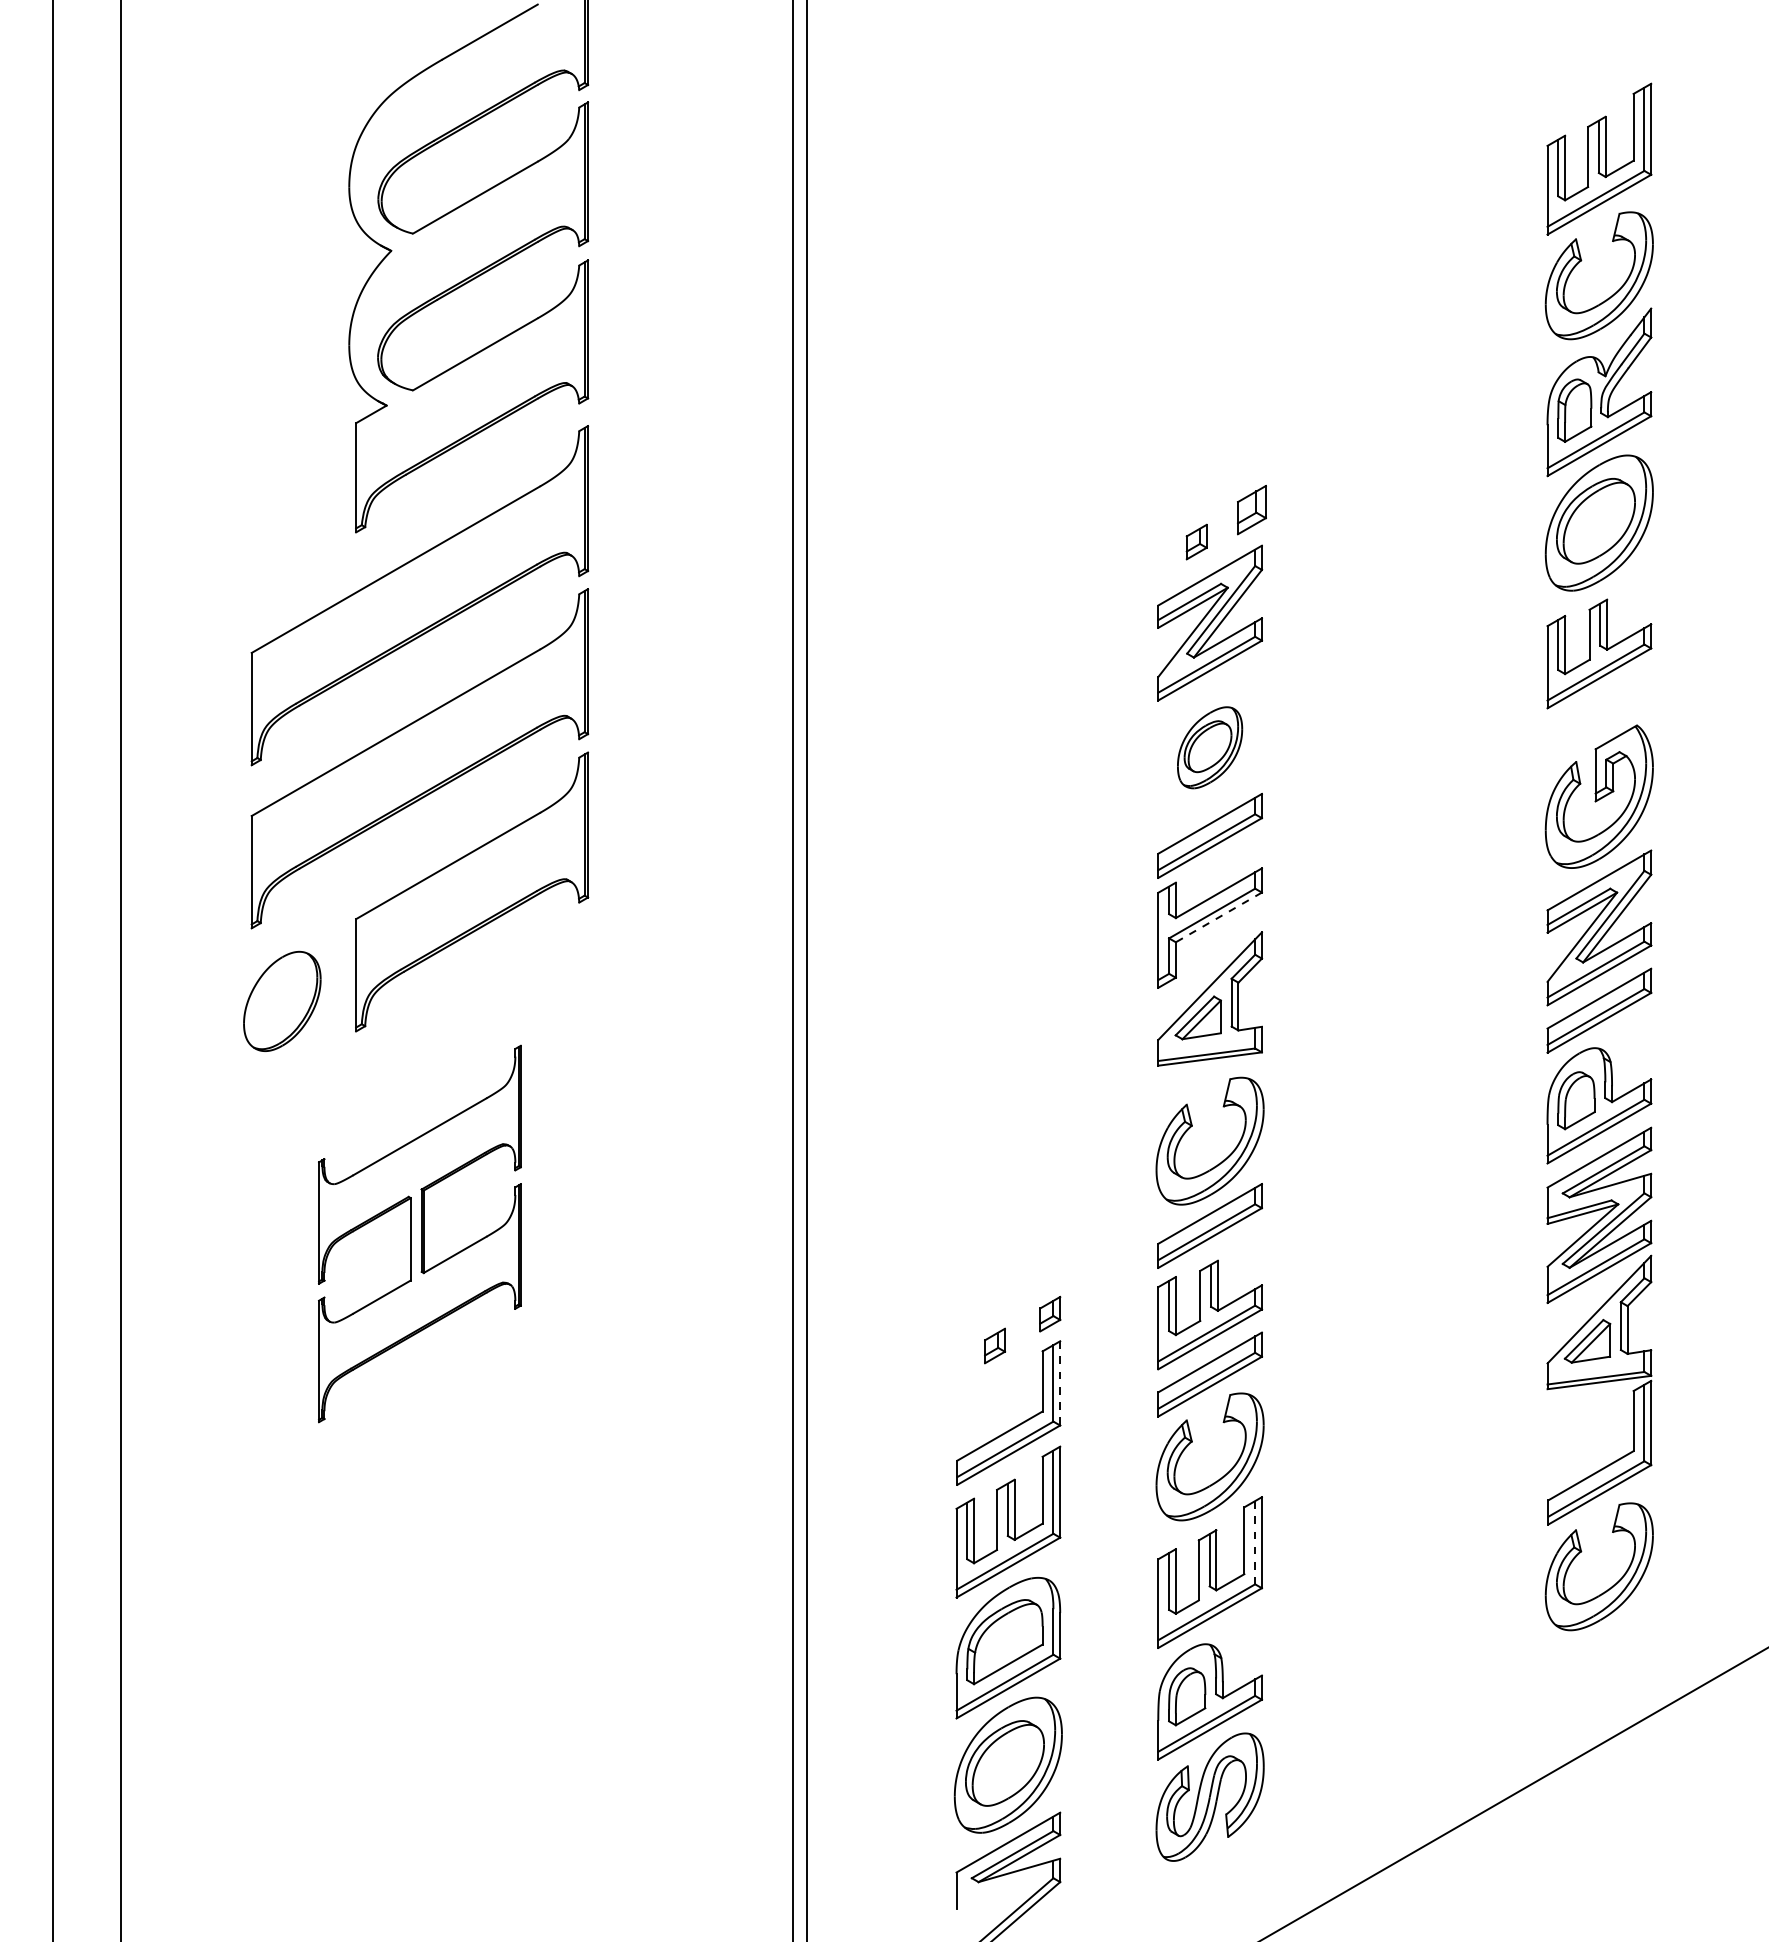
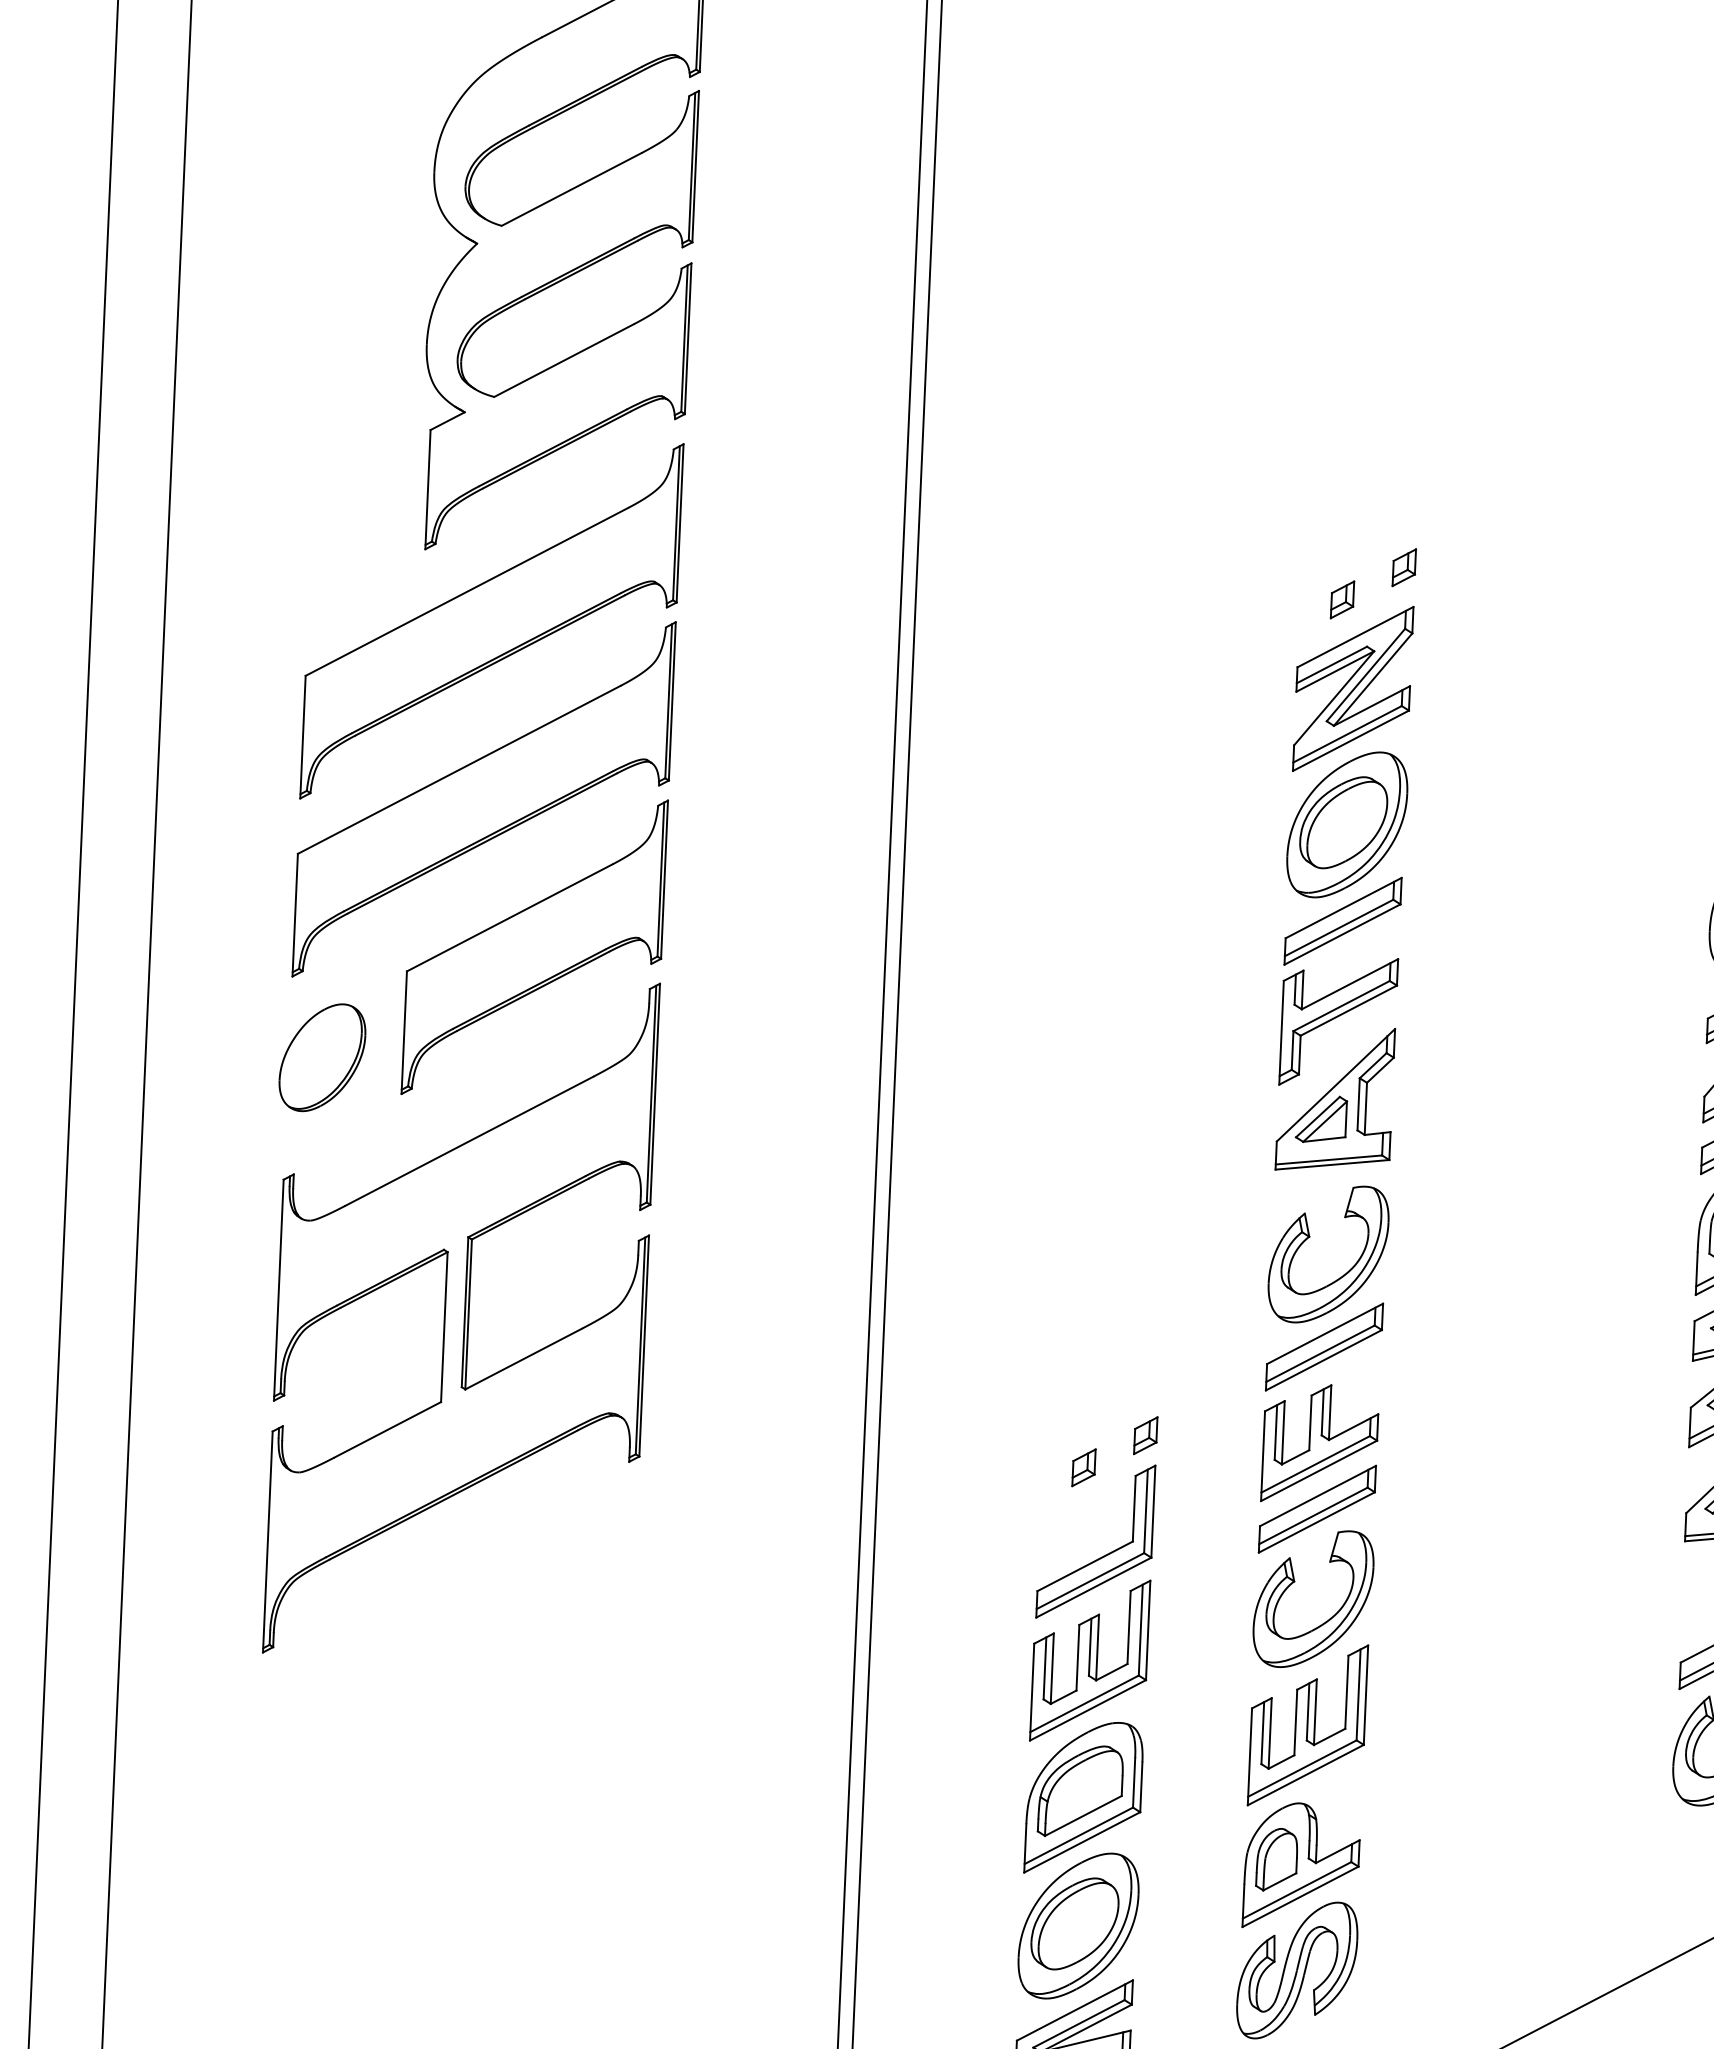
part: (1251, 510) -> (1403, 568), size x0.71
part: (1209, 747) -> (1346, 824), size x1.67
line: (1218, 917) -> (1348, 1010), dashed -> solid
part: (419, 1233) -> (461, 1317), size x1.67
line: (1060, 1383) -> (1153, 1511), dashed -> solid
line: (1255, 1542) -> (1358, 1694), dashed -> solid

